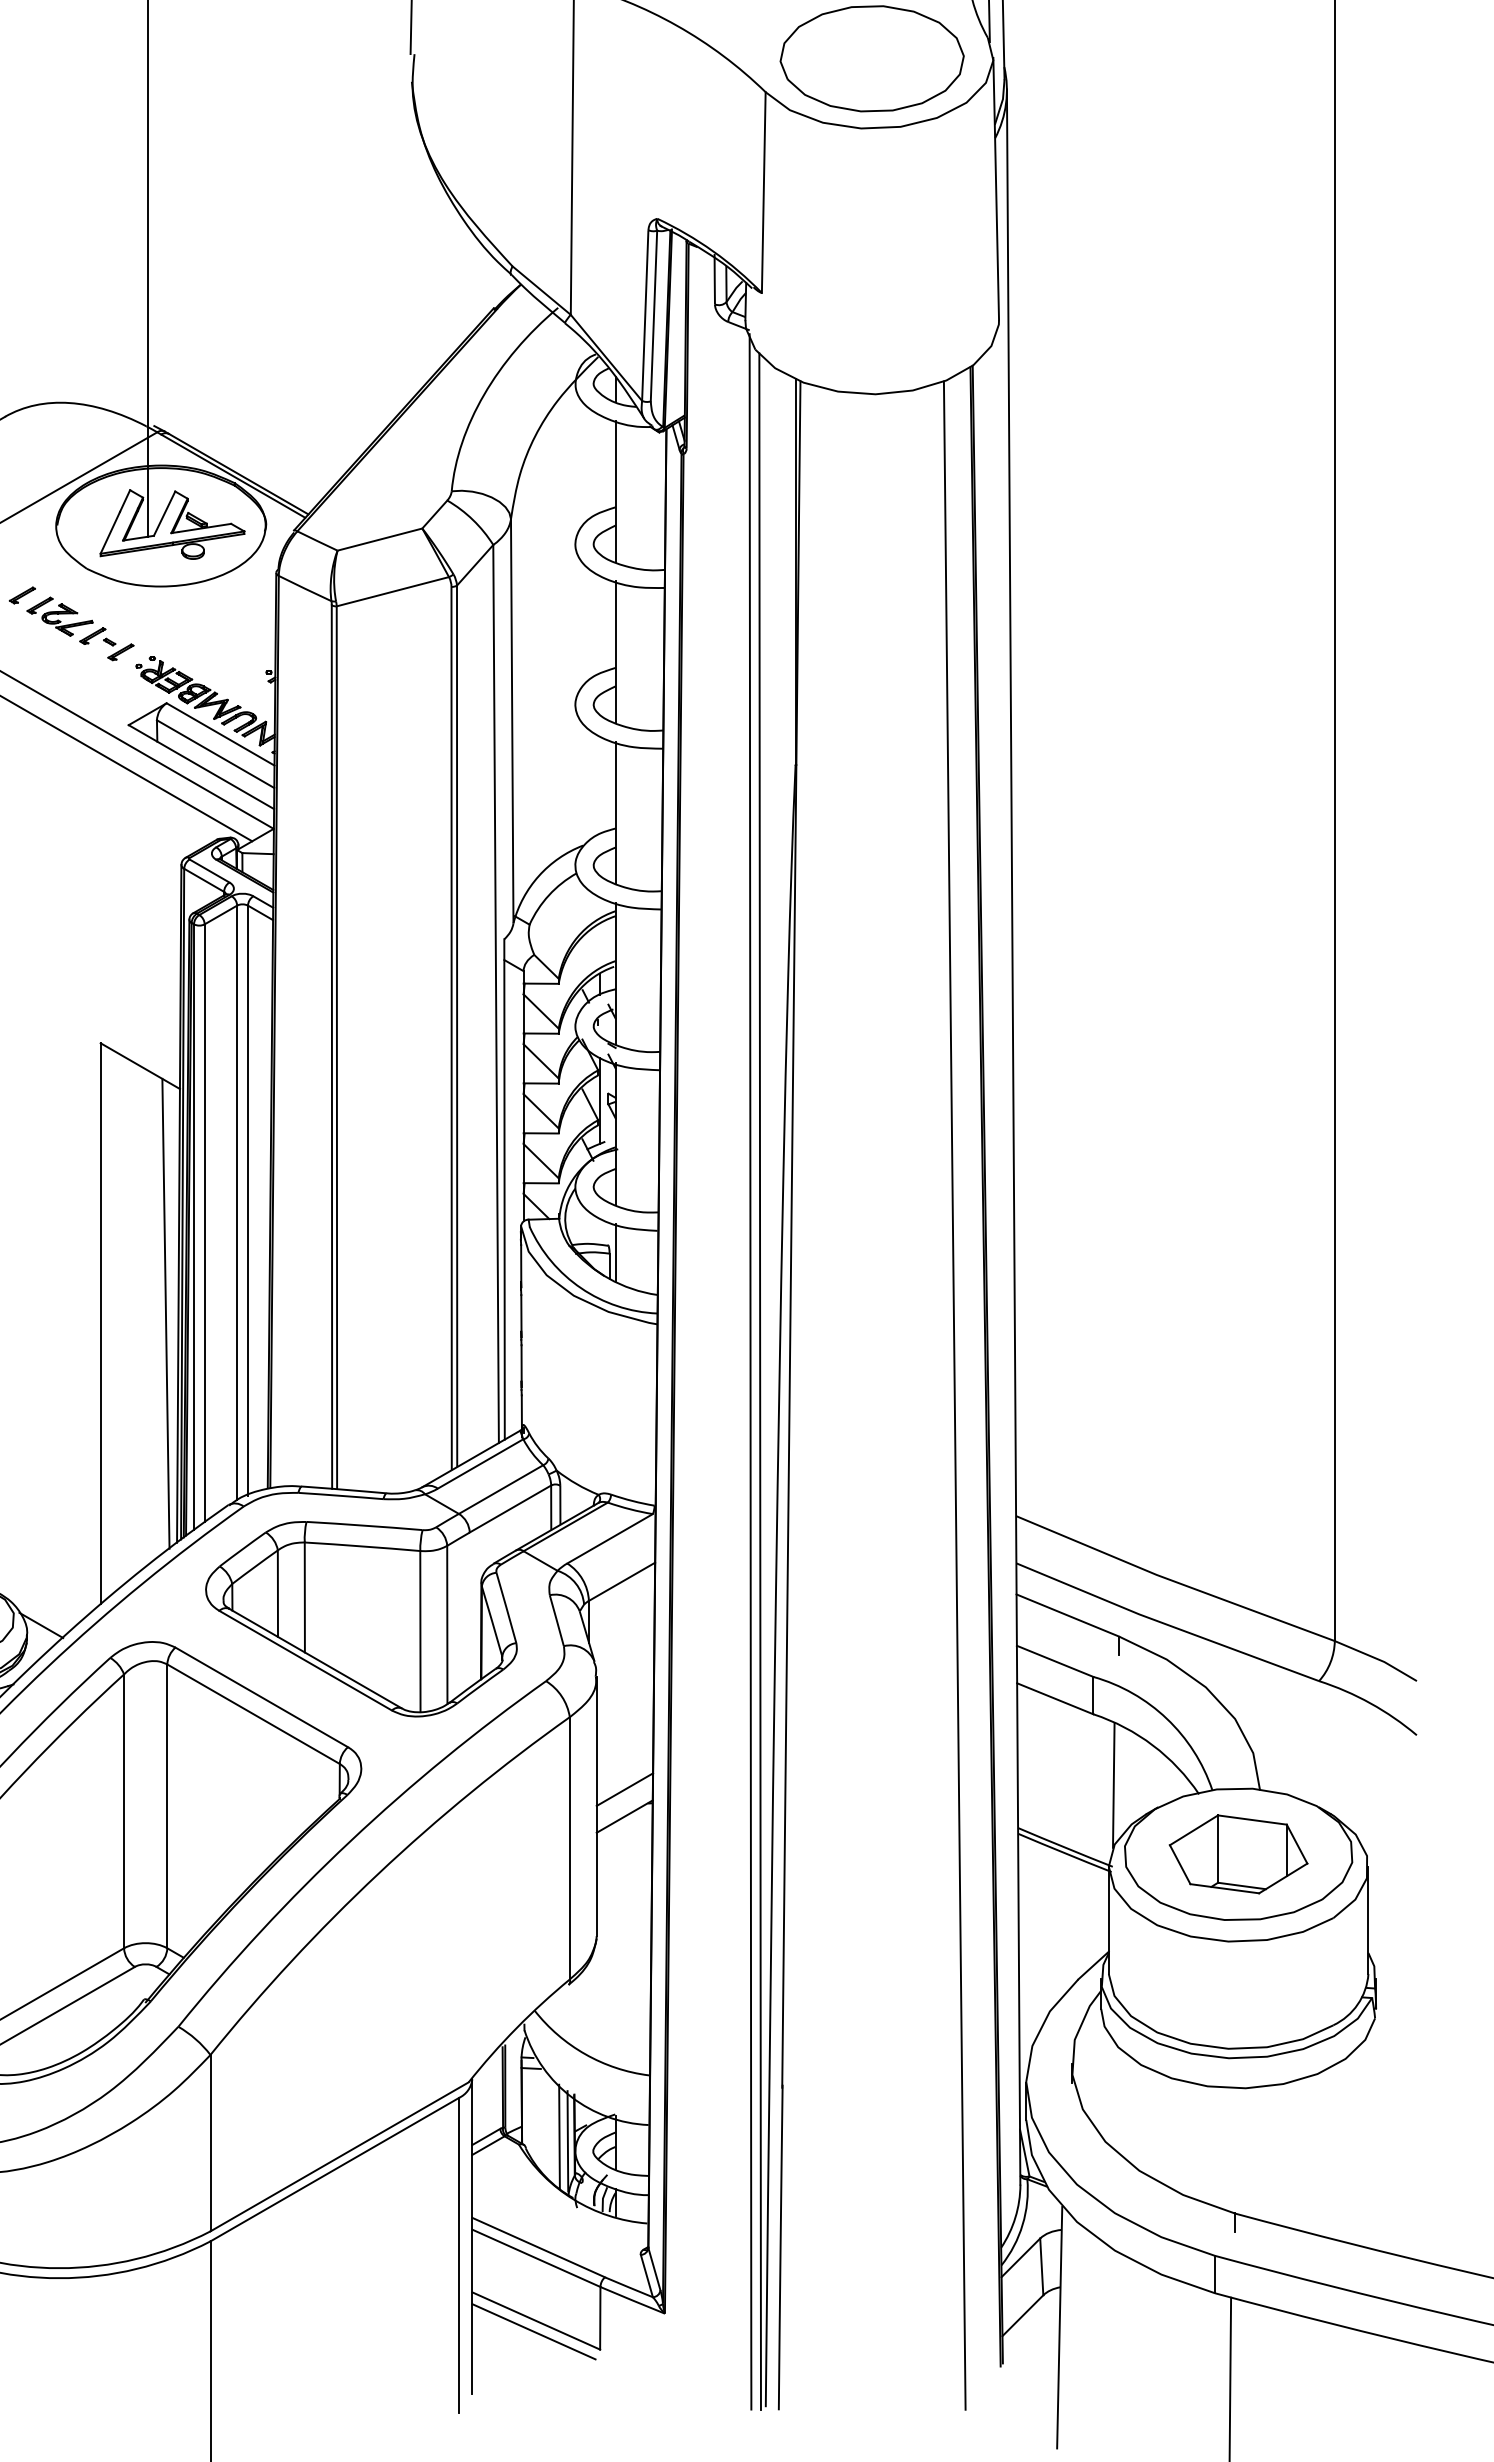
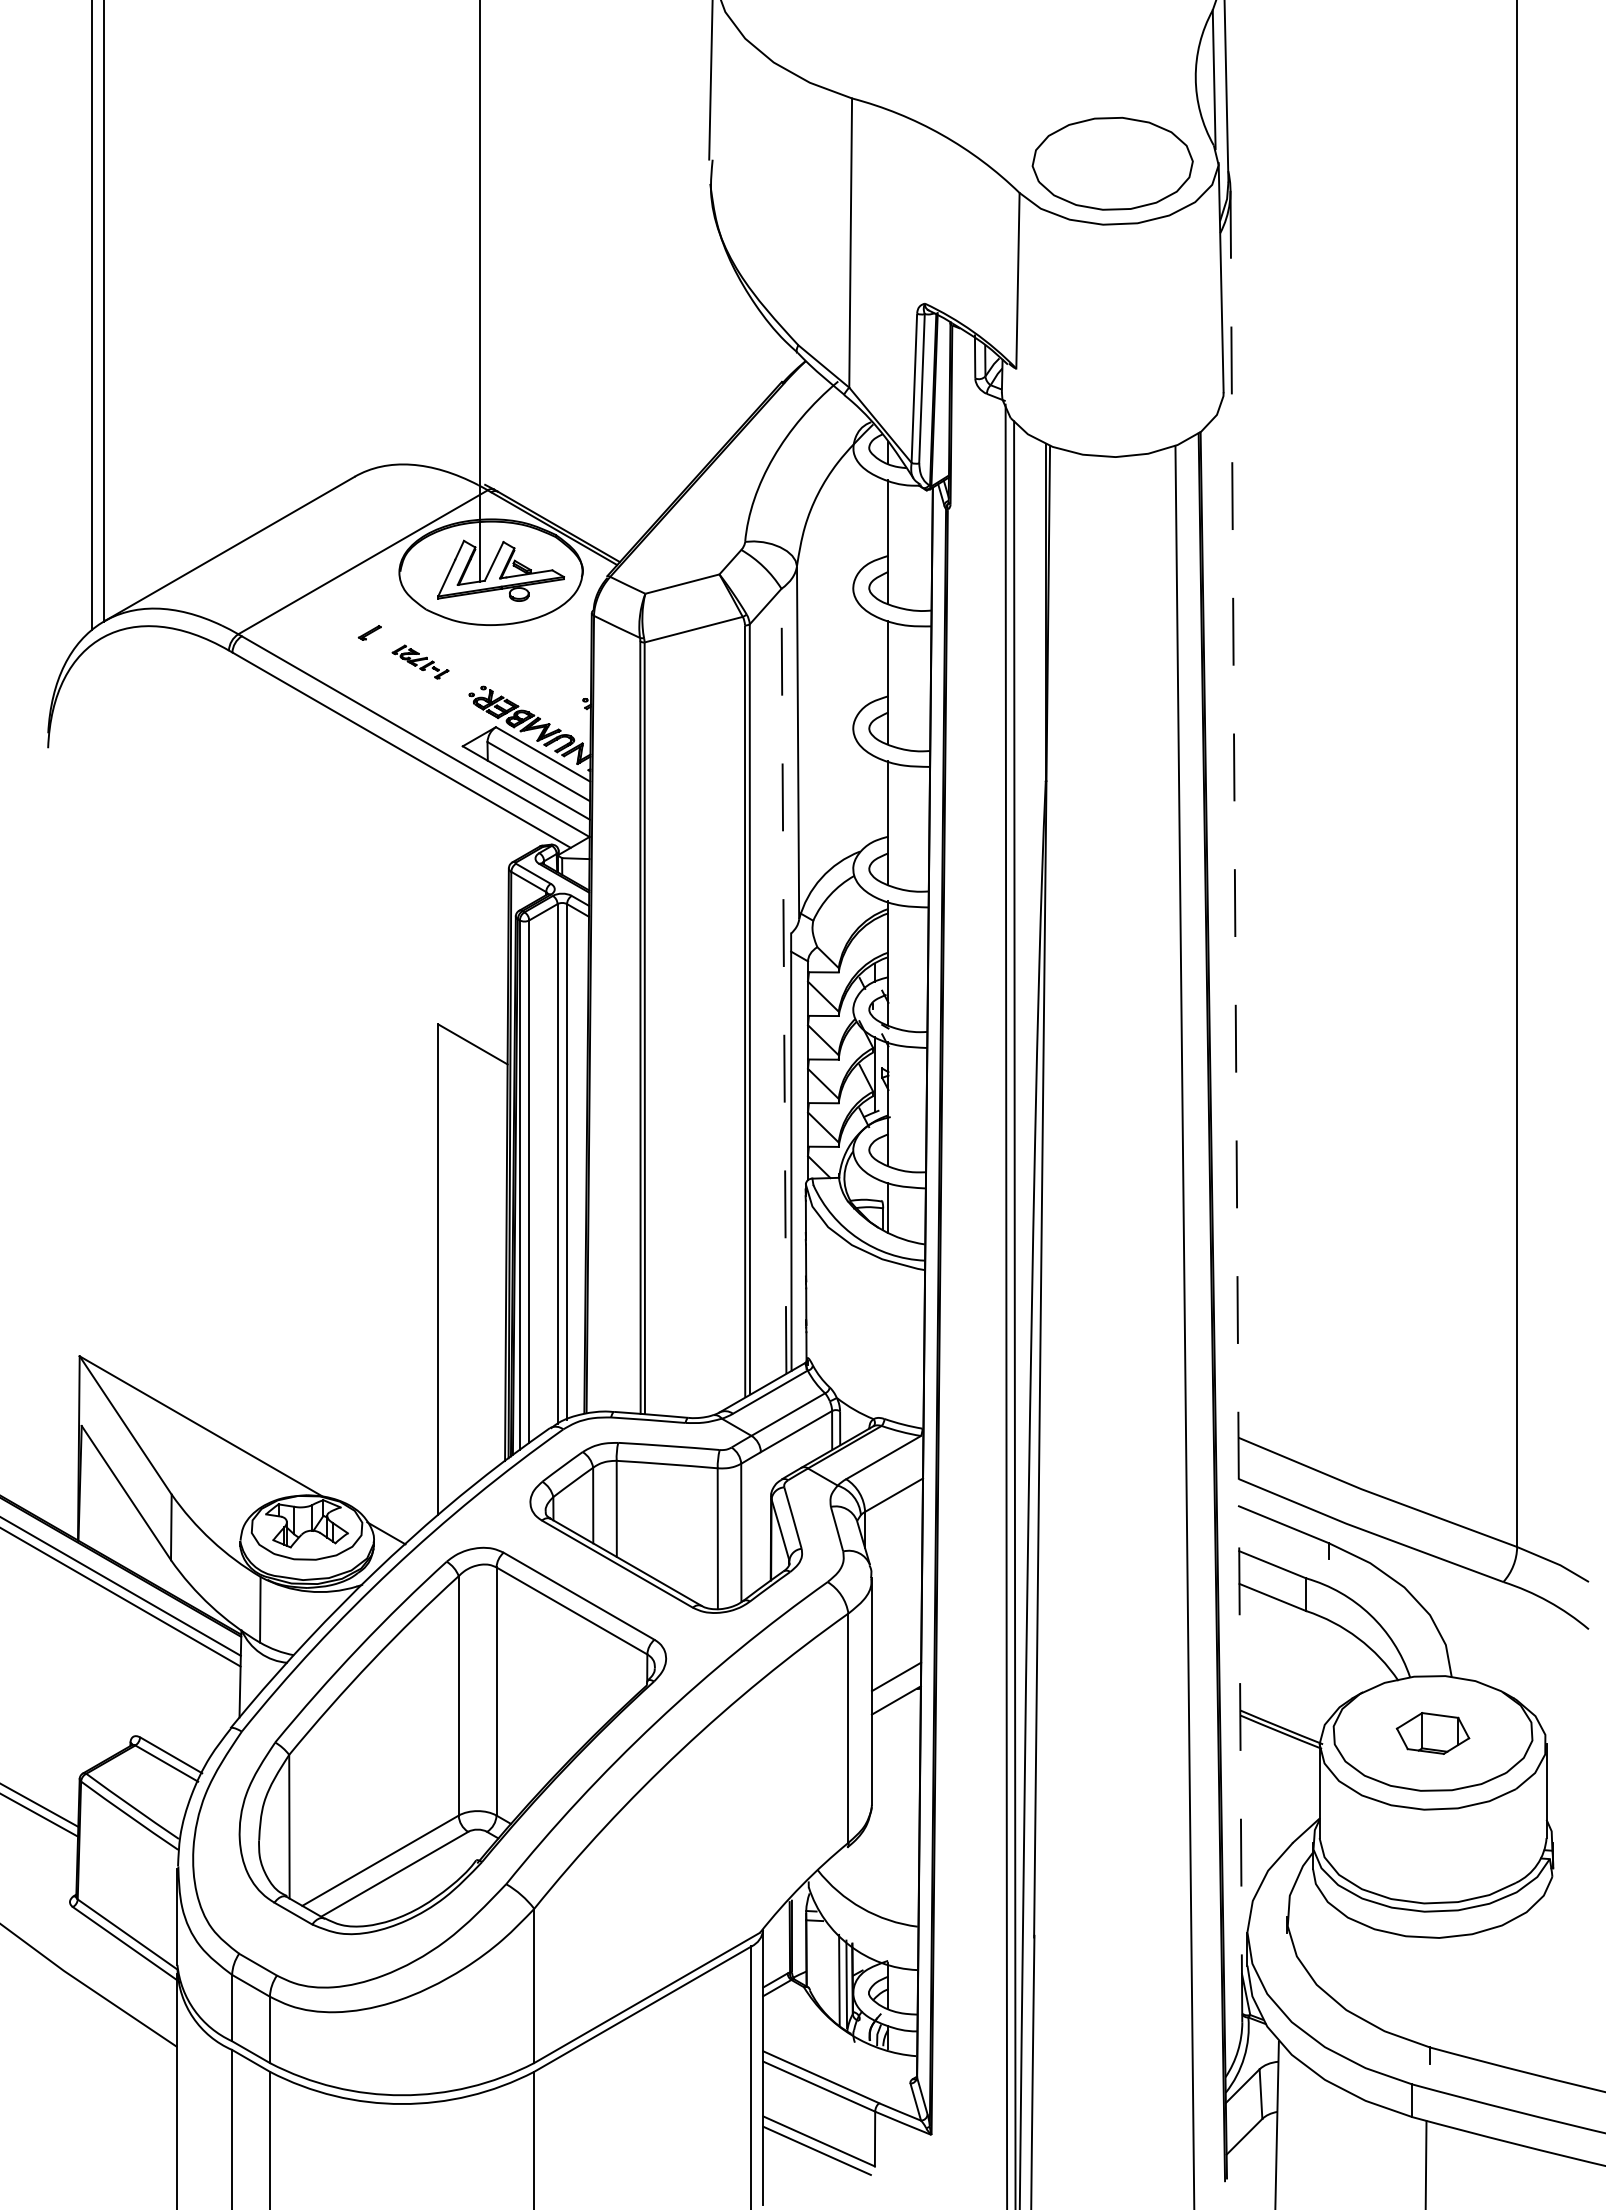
part: (80, 628) -> (420, 661), size x0.6
line: (495, 994) -> (783, 981), solid -> dashed
line: (1013, 1137) -> (1236, 1106), solid -> dashed
line: (166, 1313) -> (495, 1260), removed
line: (1113, 1785) -> (1323, 1673), removed
part: (1237, 1854) -> (1432, 1733), size x0.6

